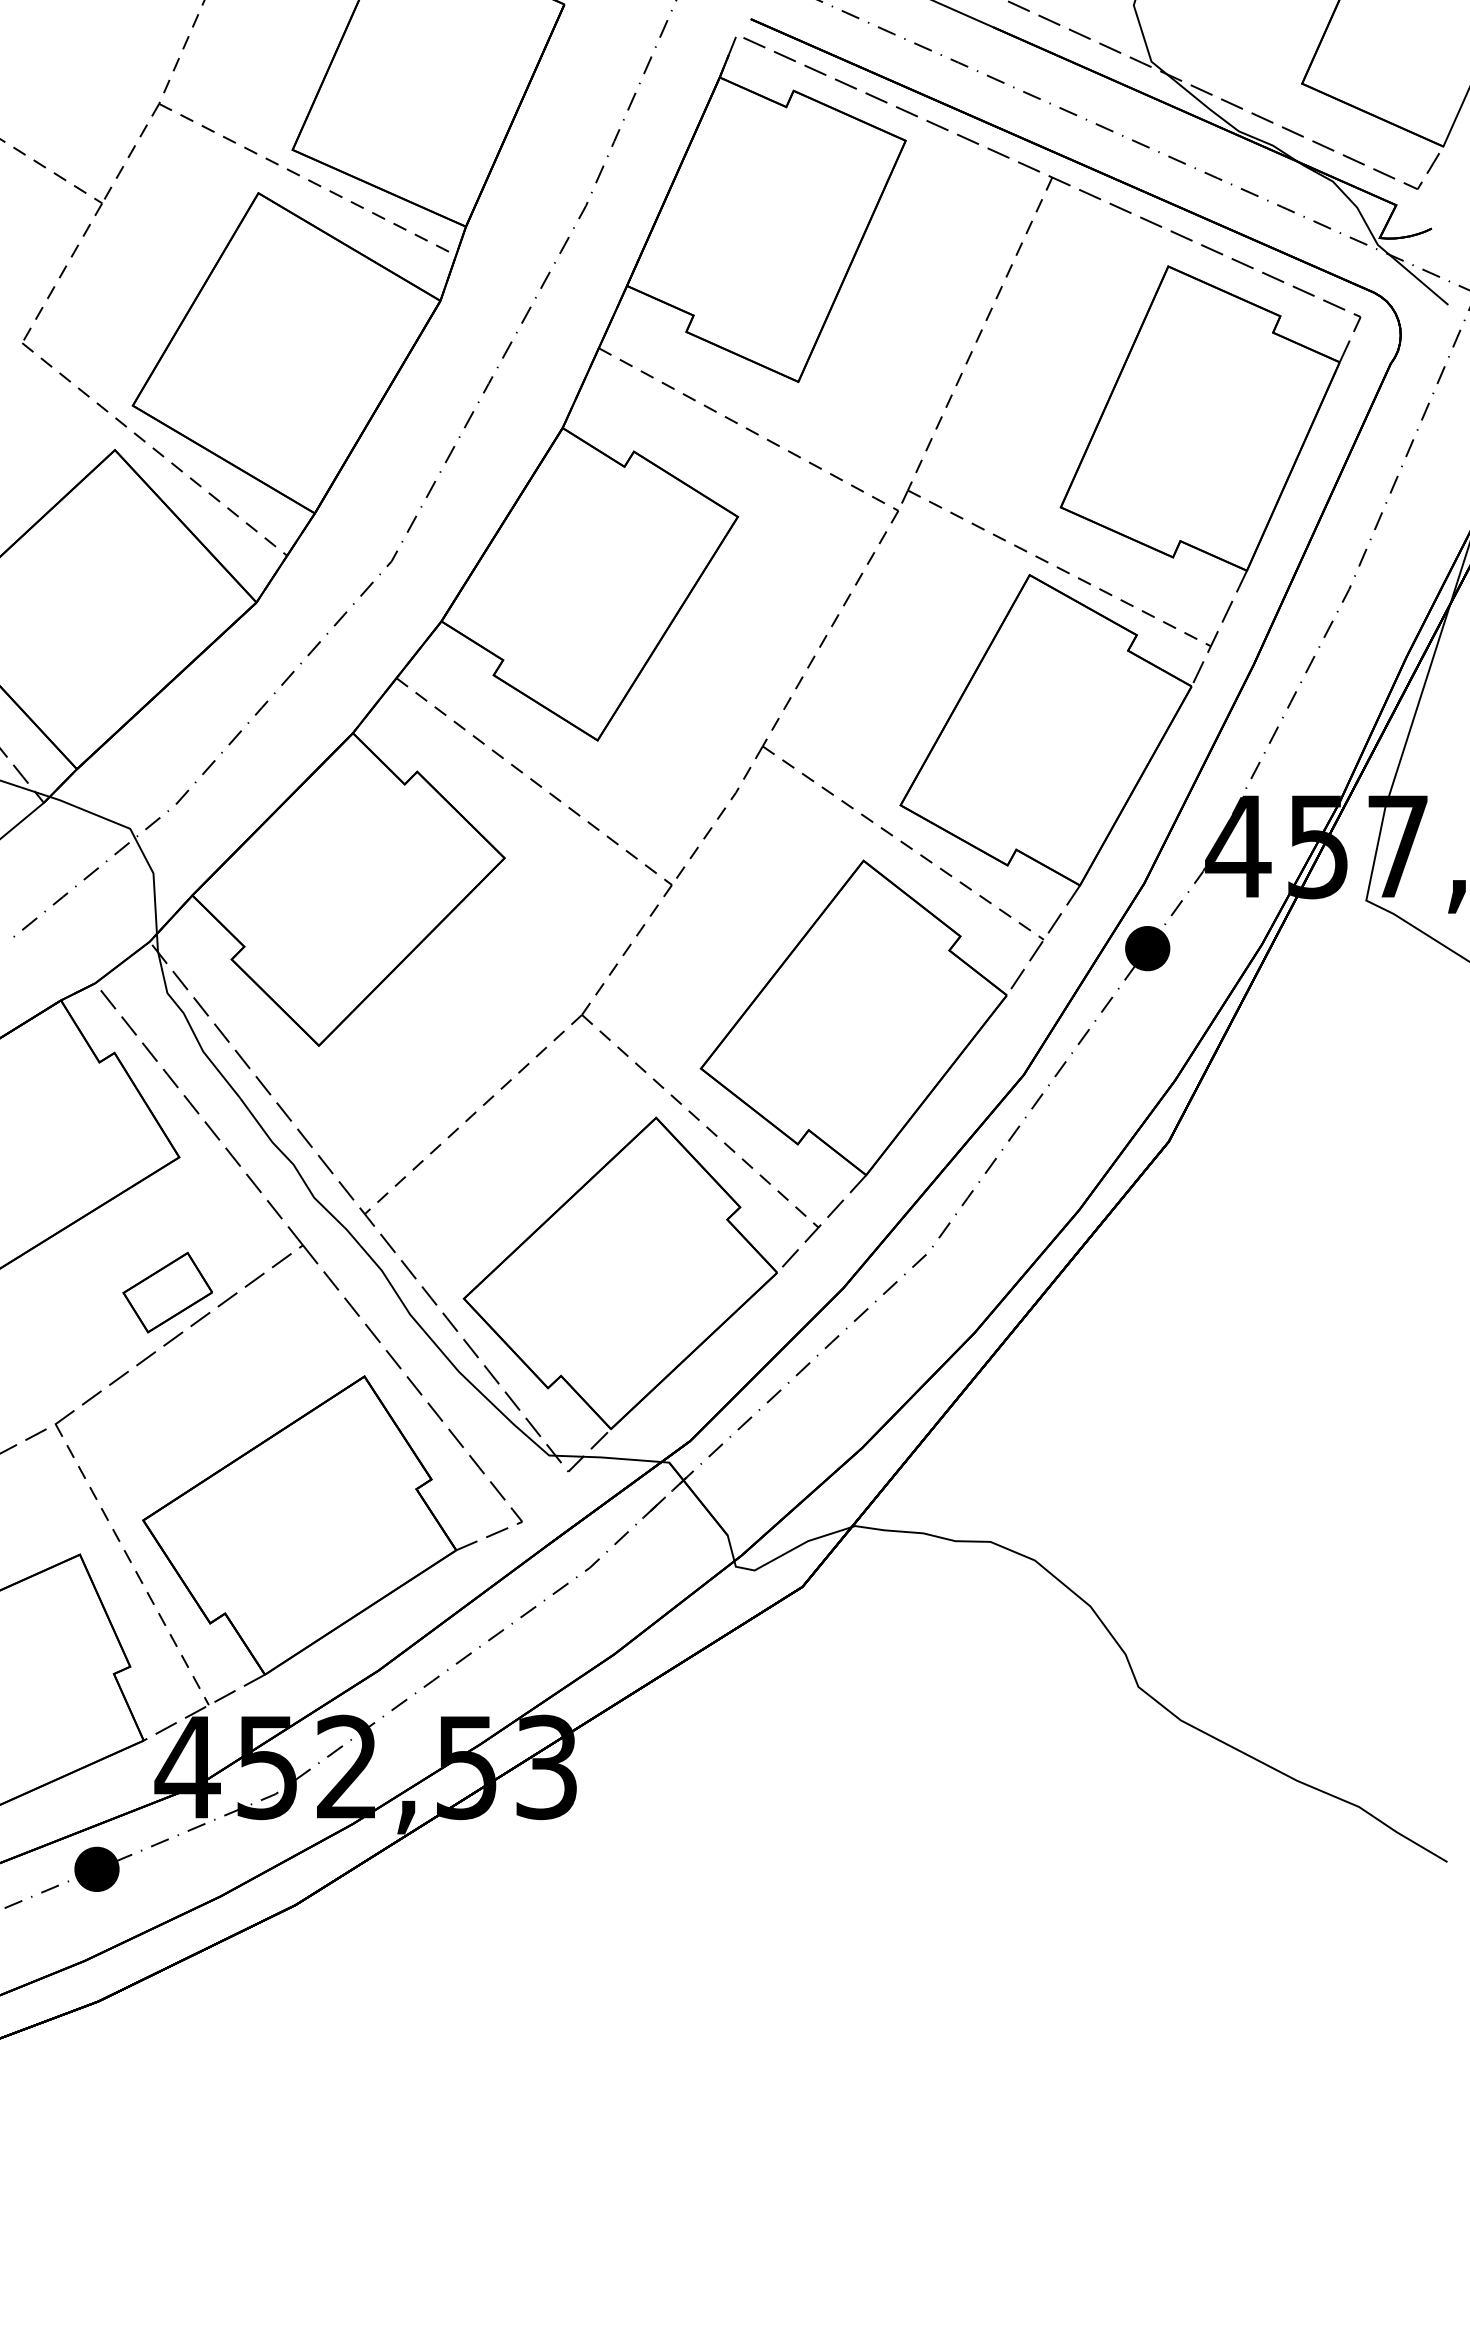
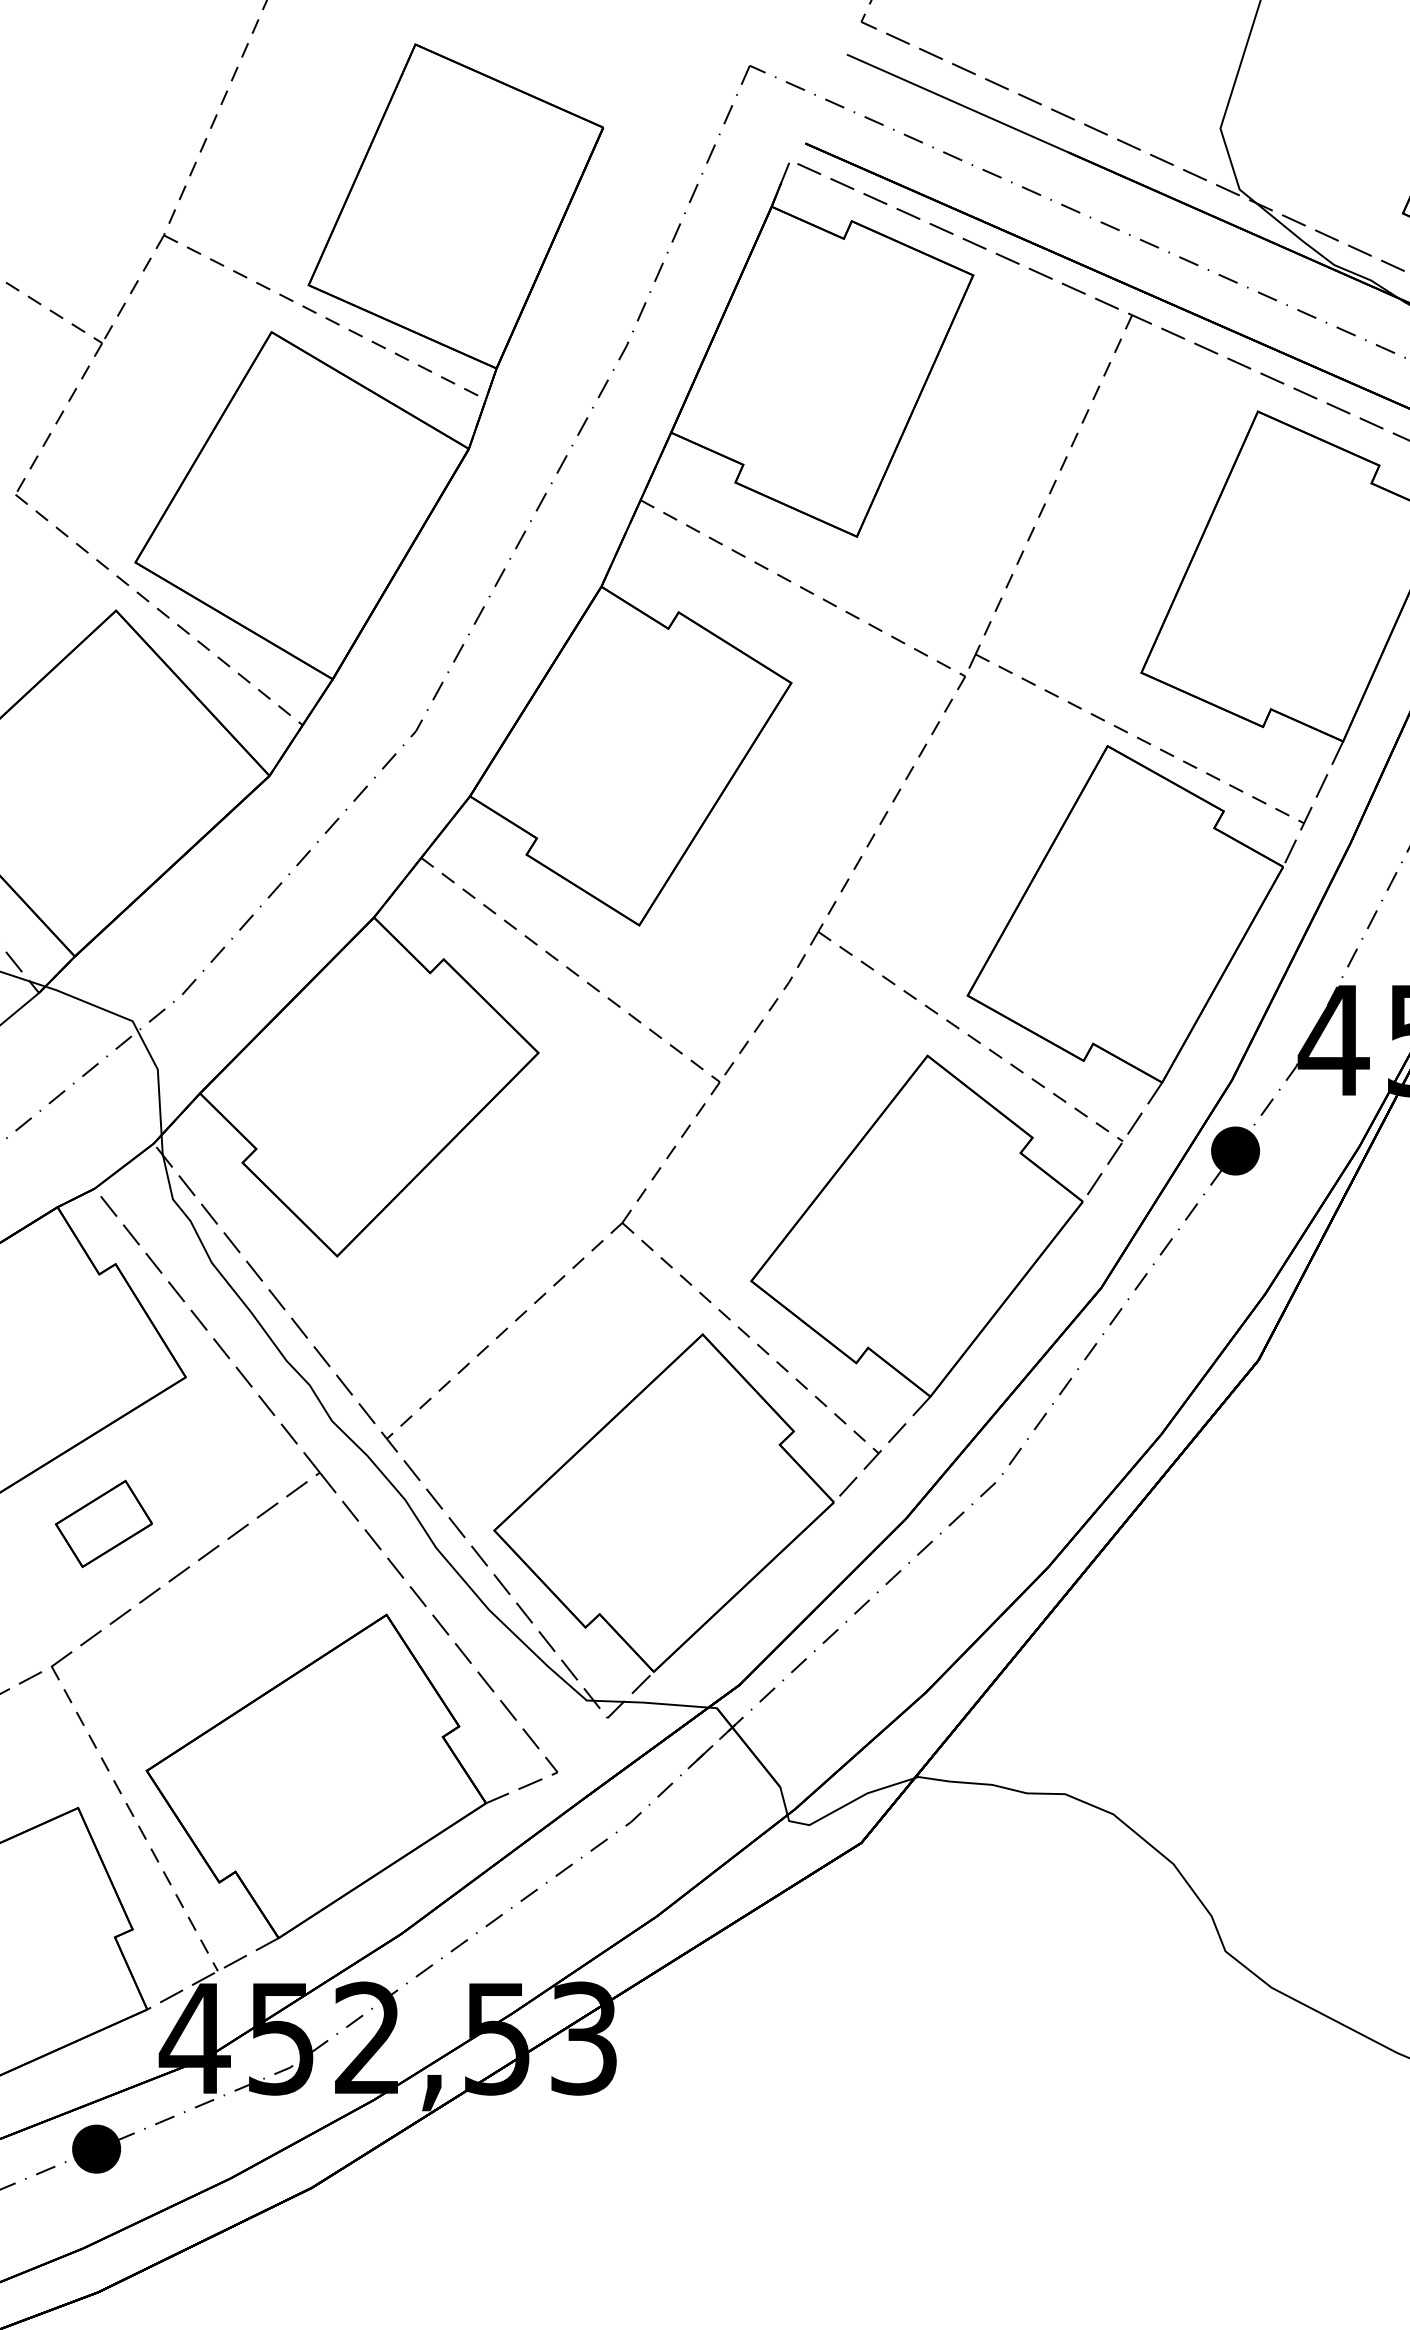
part: (167, 1292) -> (103, 1523), moved

